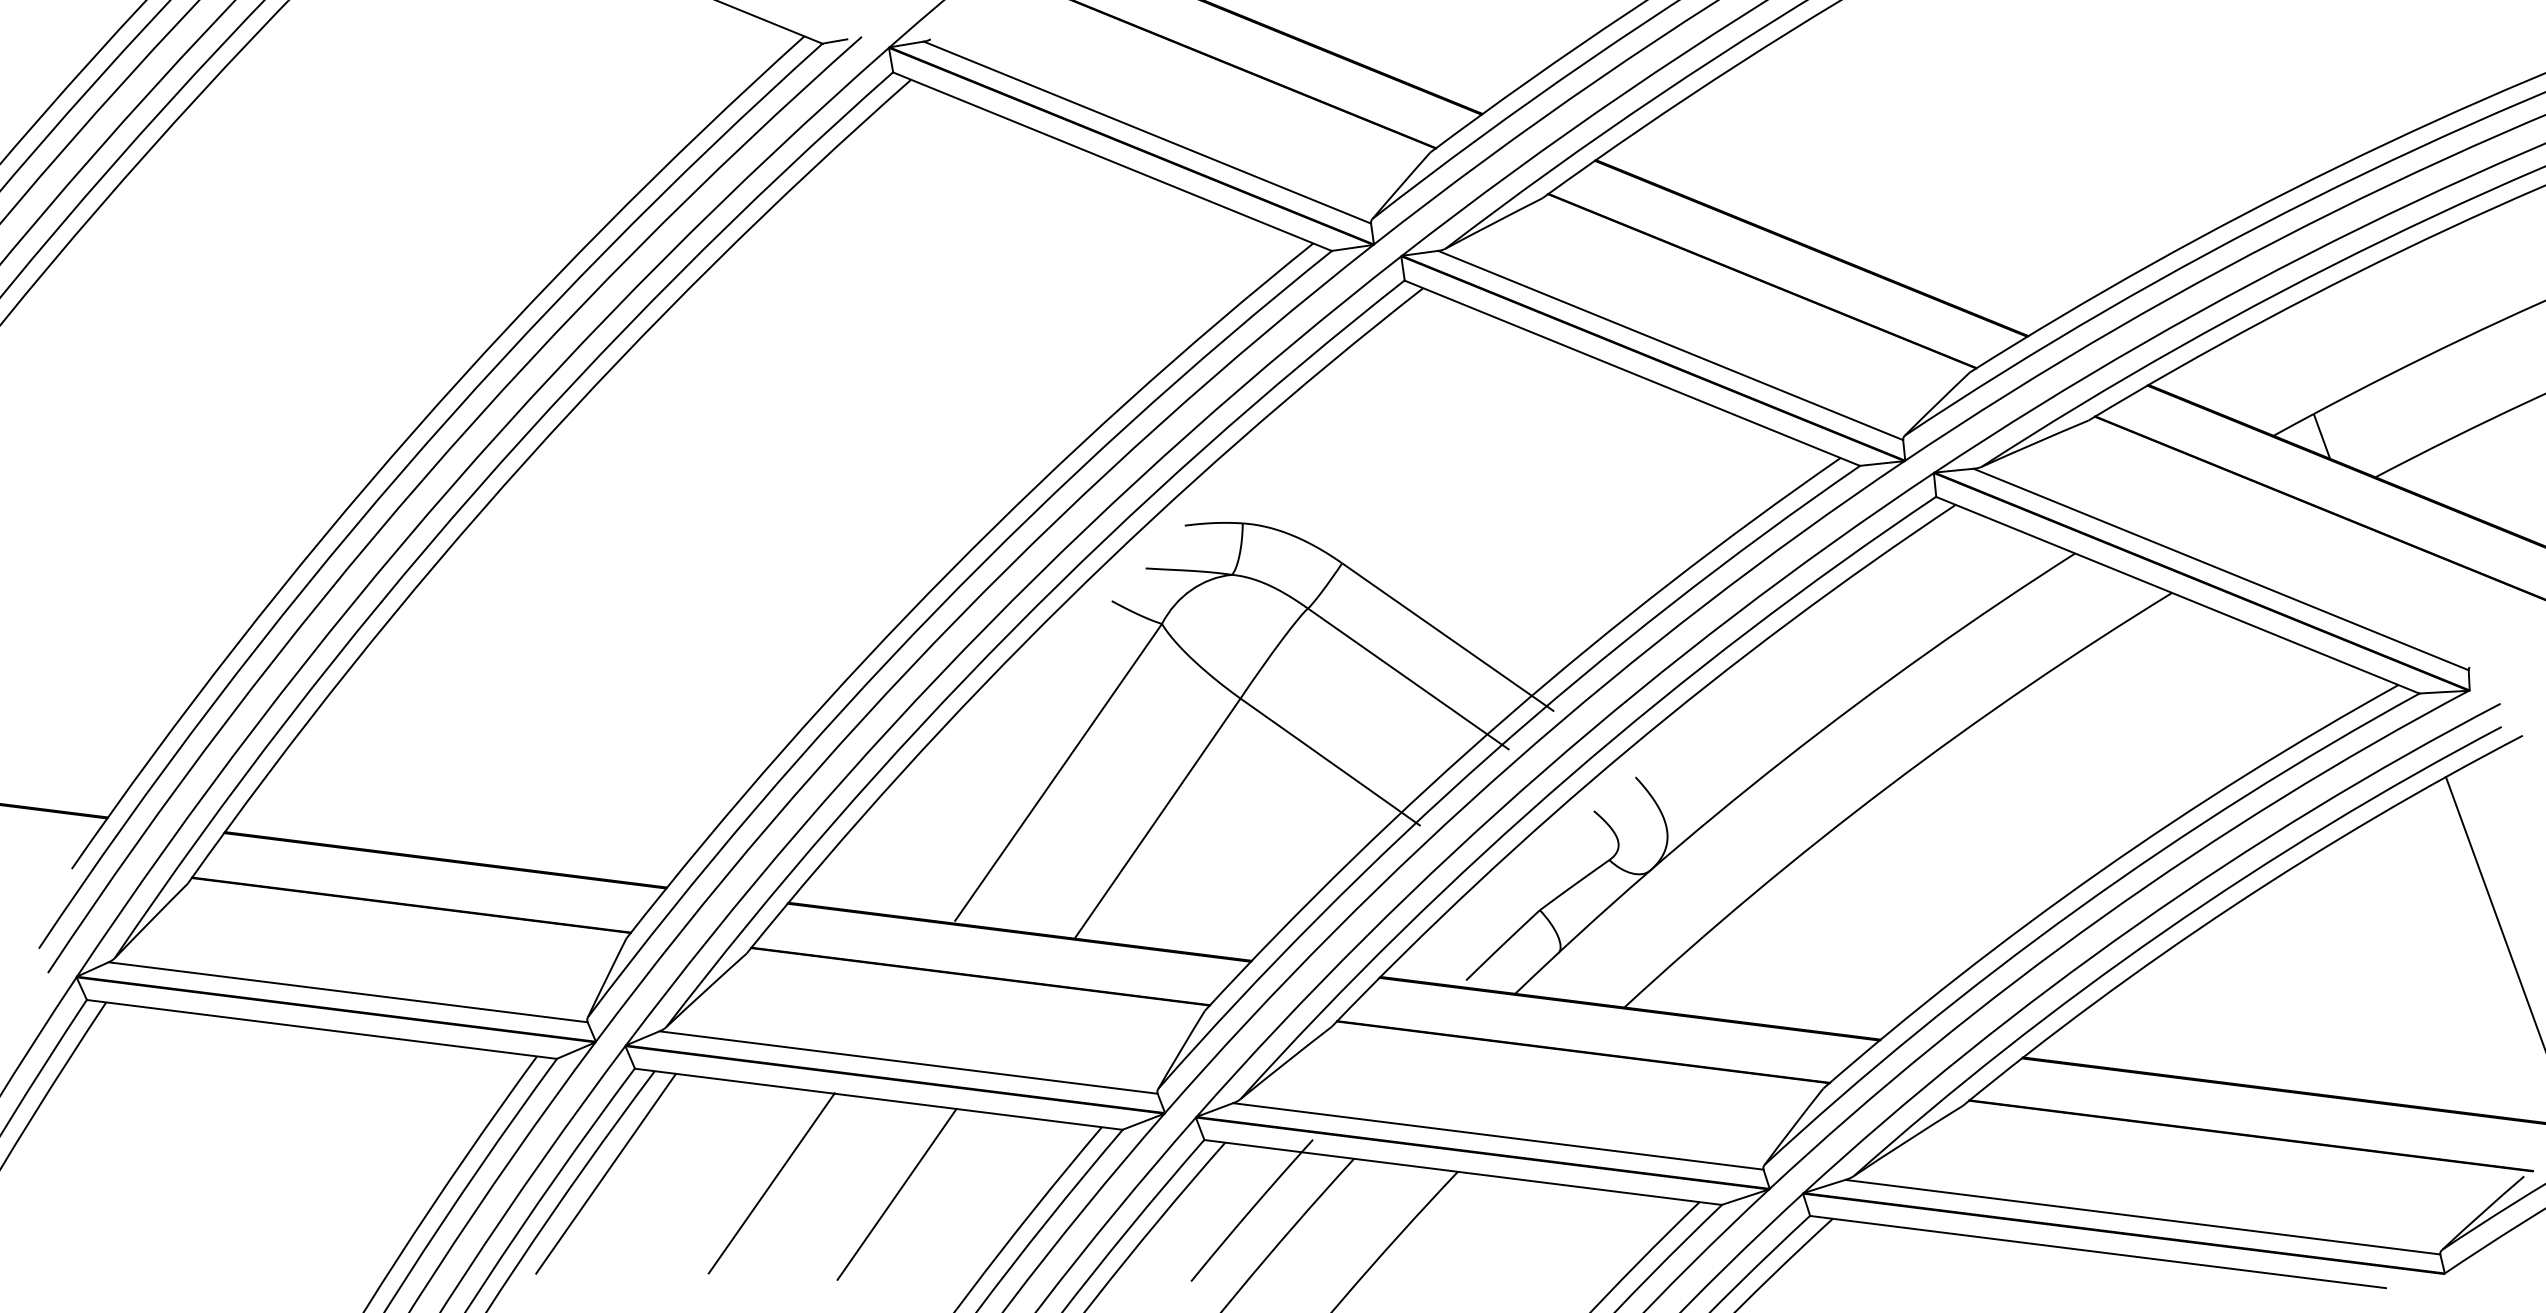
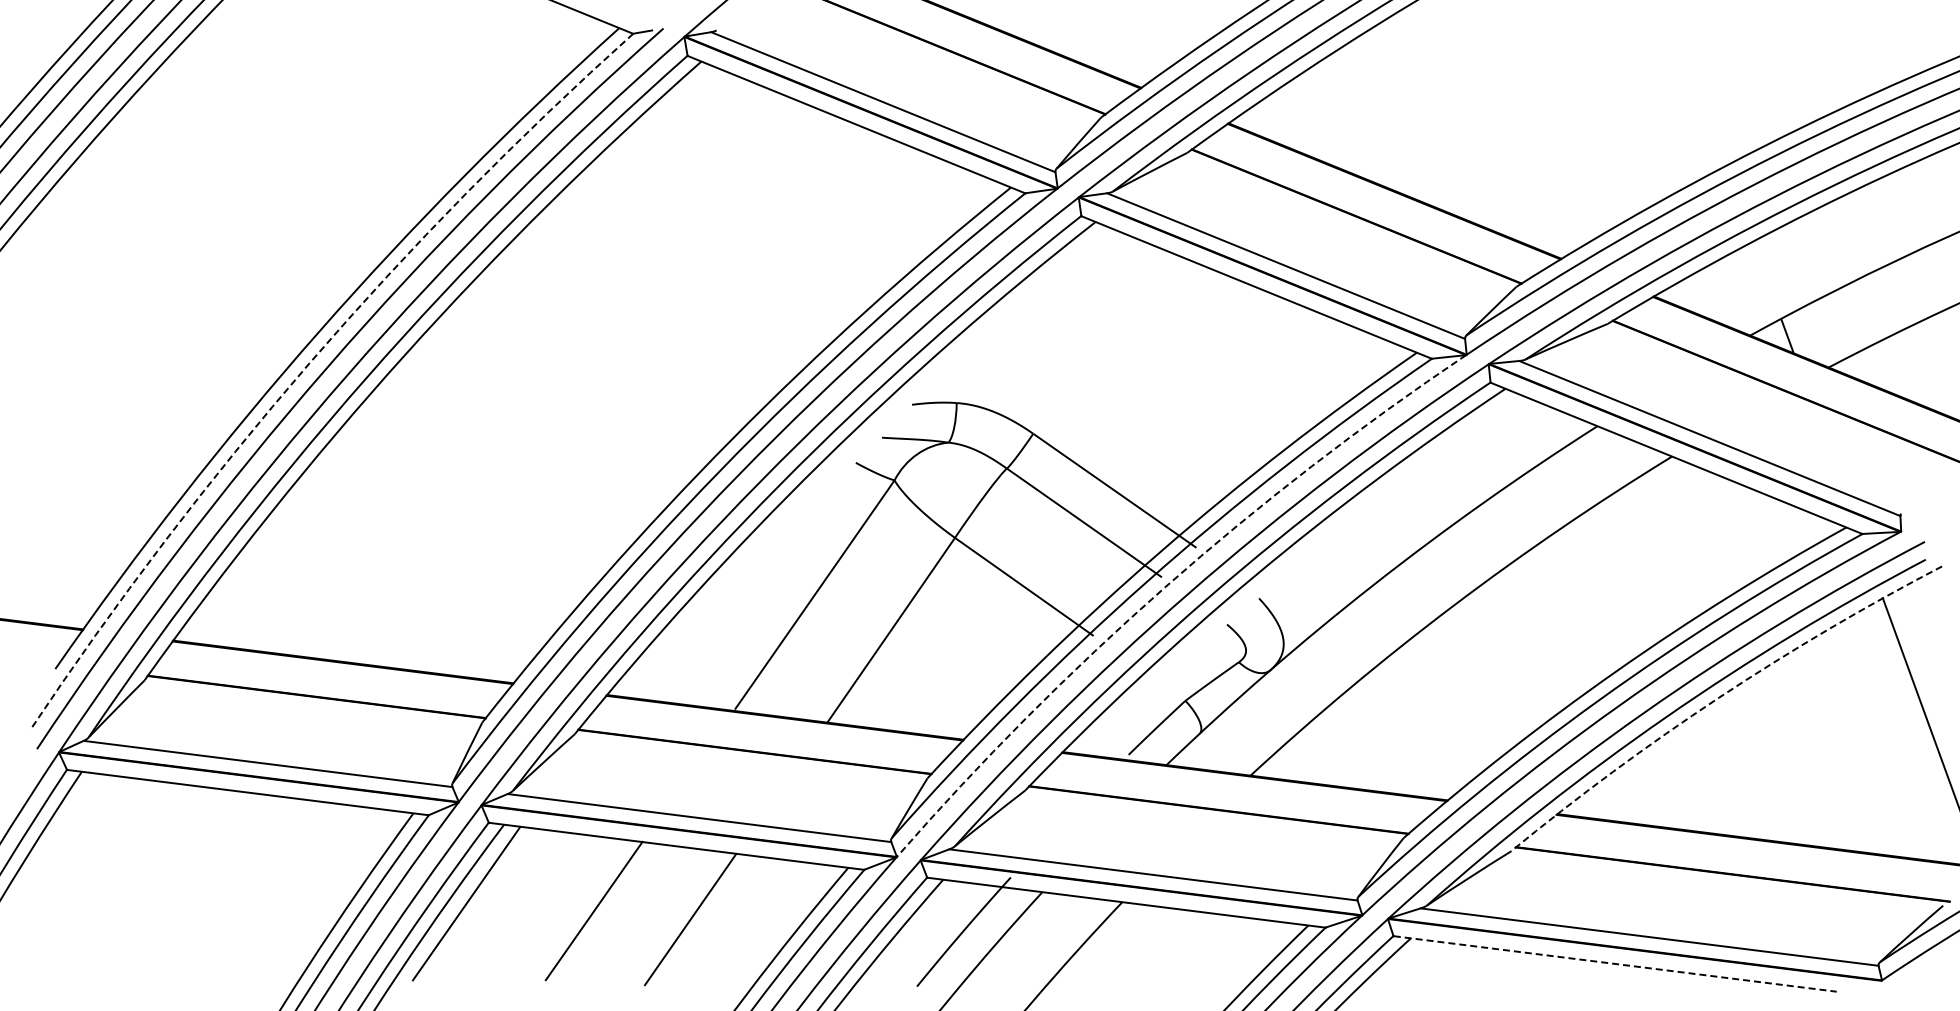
arc: (401, 472) -> (309, 363), solid -> dashed
arc: (1513, 763) -> (1165, 587), solid -> dashed
arc: (2233, 905) -> (1719, 697), solid -> dashed
line: (2098, 1252) -> (1615, 964), solid -> dashed

